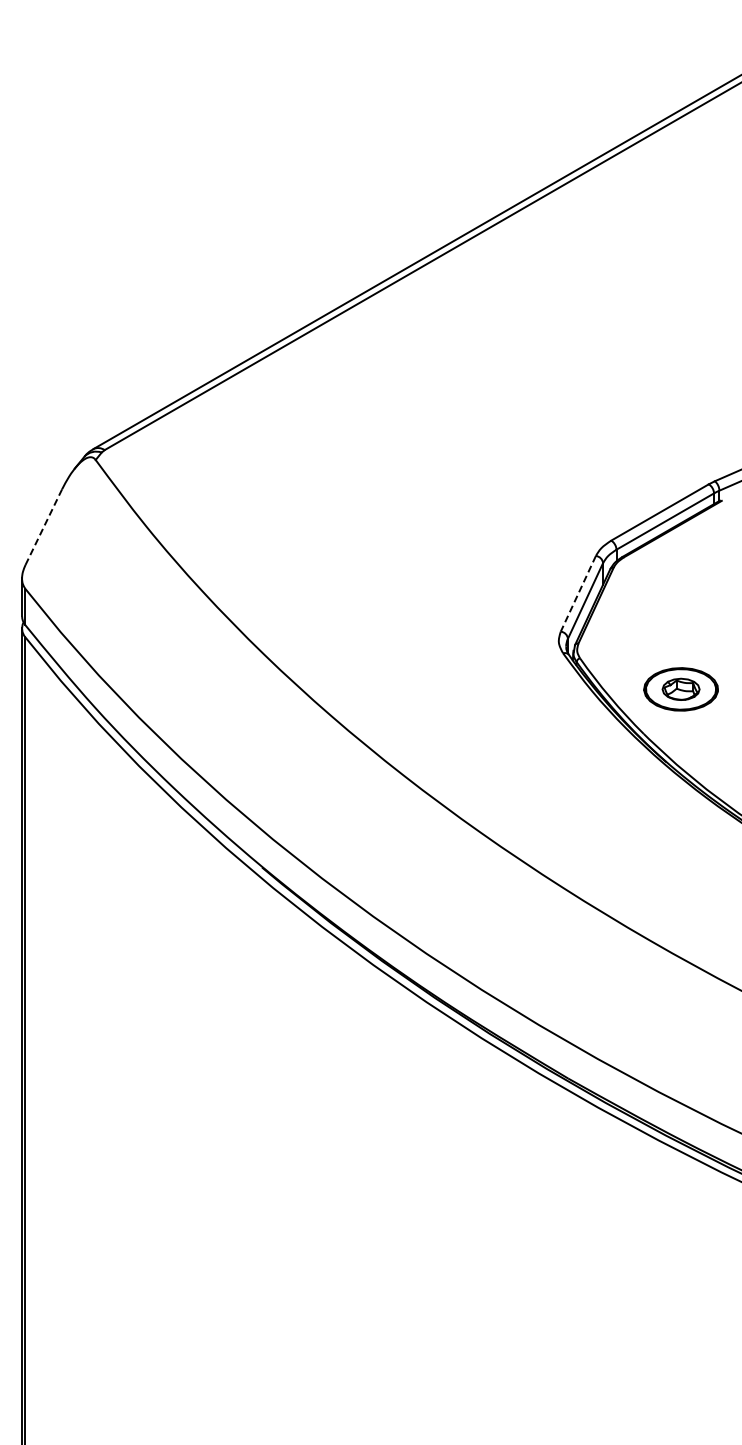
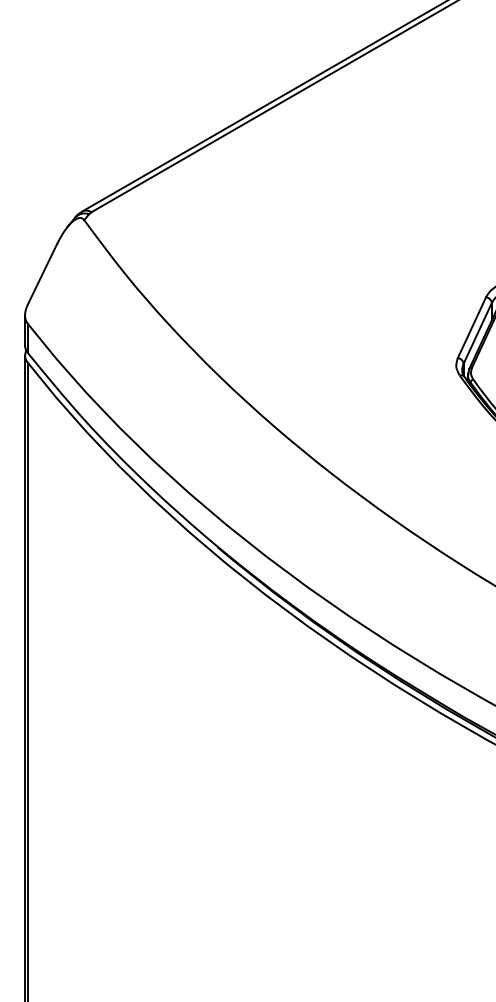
line: (43, 527) -> (42, 274), dashed -> solid
line: (578, 593) -> (472, 327), dashed -> solid

